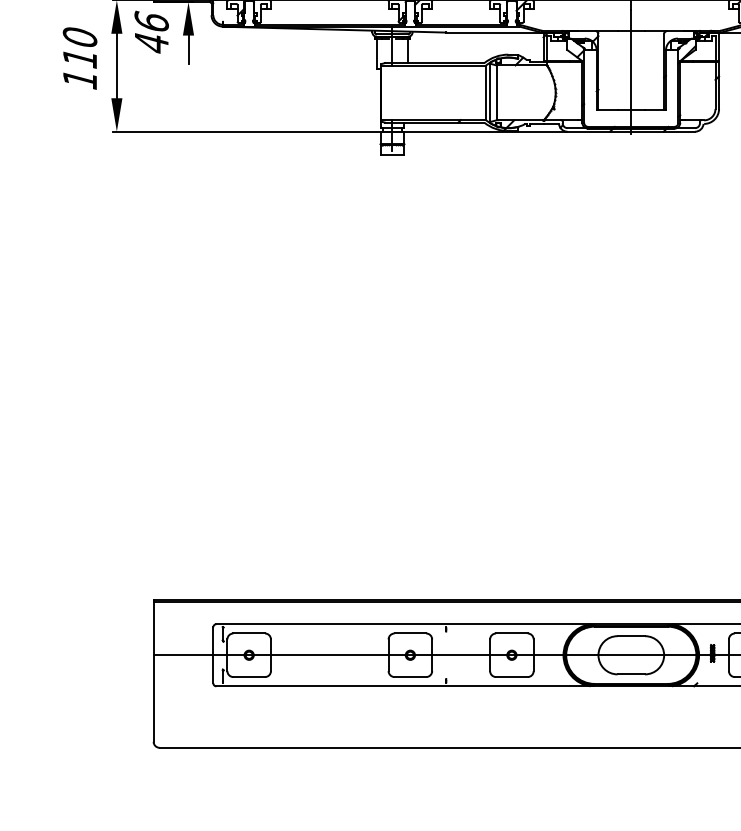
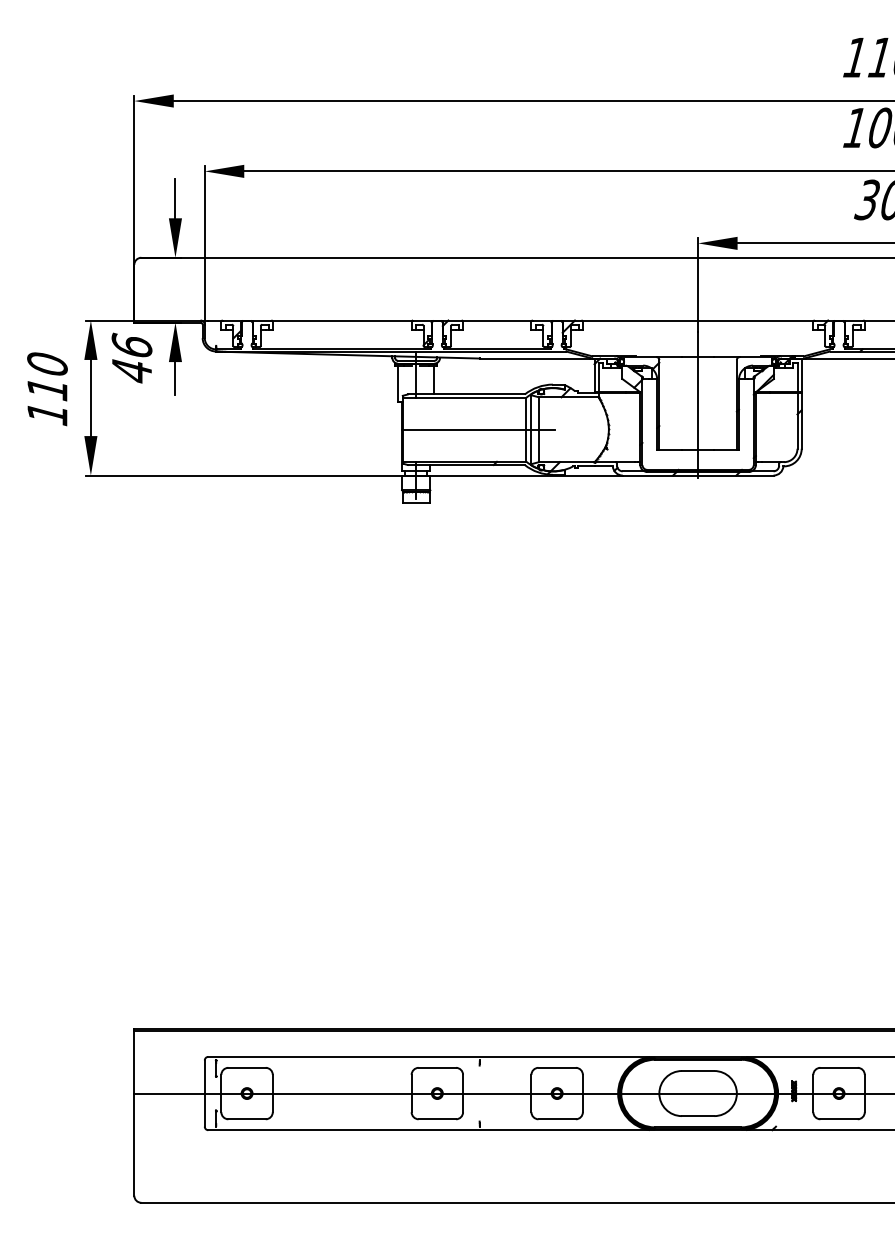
line: (445, 92) -> (478, 429), added

